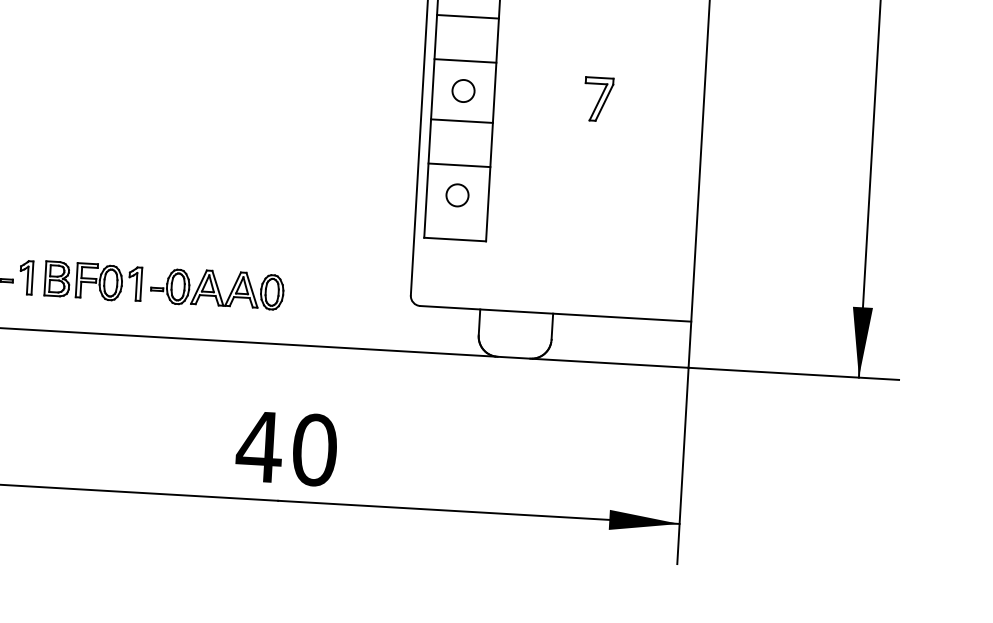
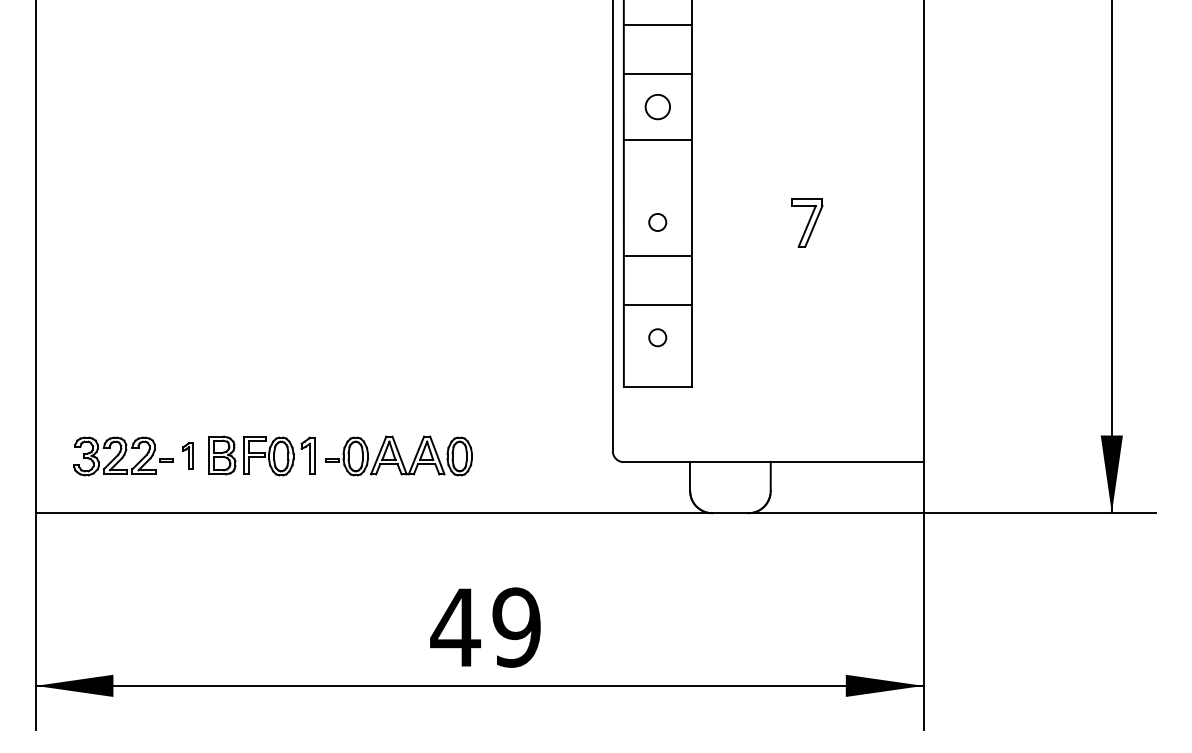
line: (464, 61) -> (657, 189), removed
circle: (463, 91) -> (657, 222), size x0.7
circle: (457, 195) -> (657, 337), size x0.7
part: (26, 277) -> (187, 455), size x0.7
text: (314, 449) -> (516, 627), 40 -> 49

